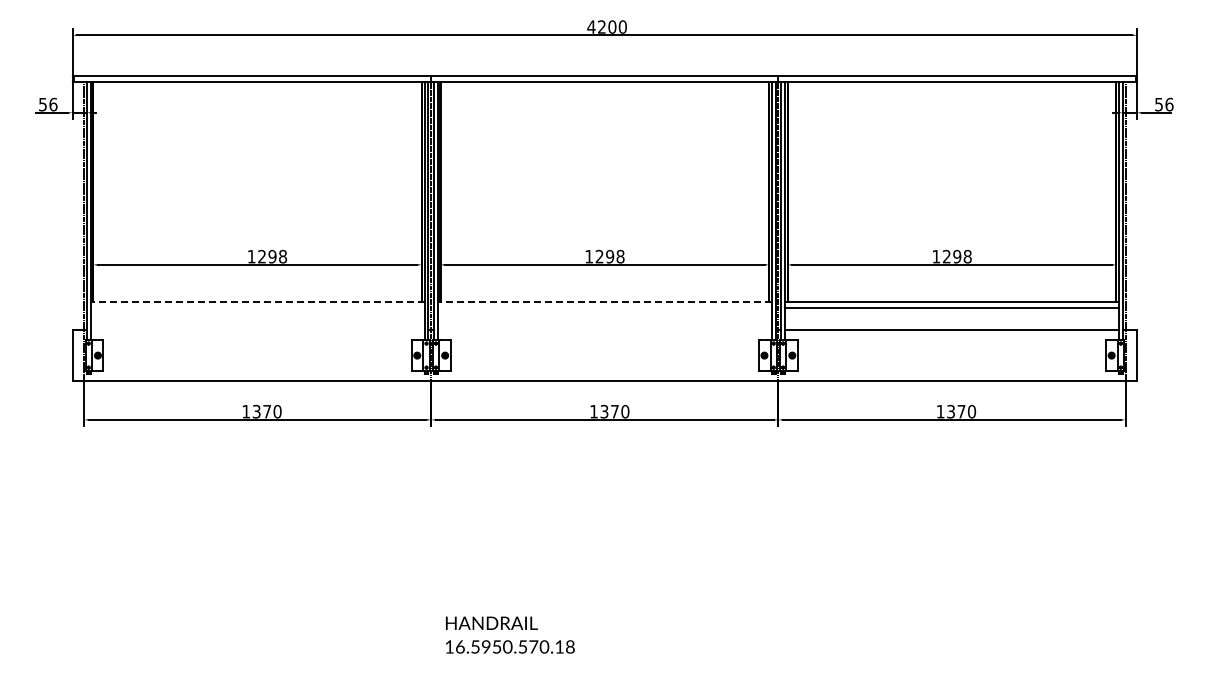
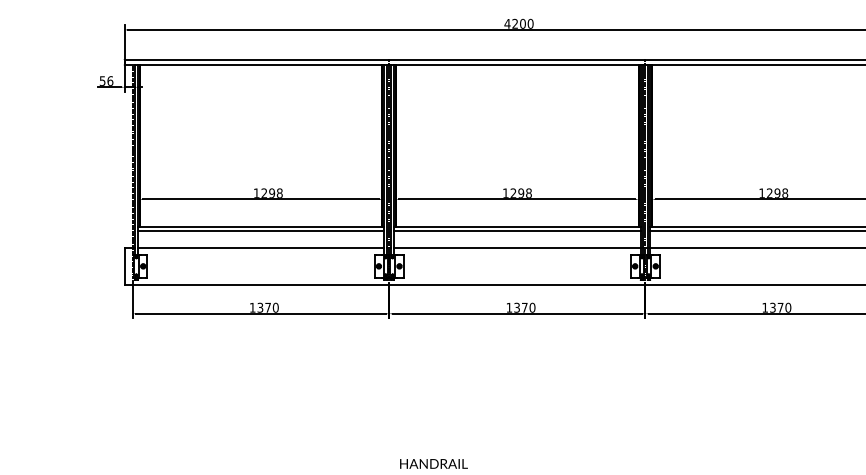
line: (257, 302) -> (261, 227), dashed -> solid
line: (604, 302) -> (517, 227), dashed -> solid
line: (257, 307) -> (261, 230), added
line: (604, 307) -> (517, 230), added
line: (257, 330) -> (261, 247), added
line: (604, 330) -> (517, 247), added

